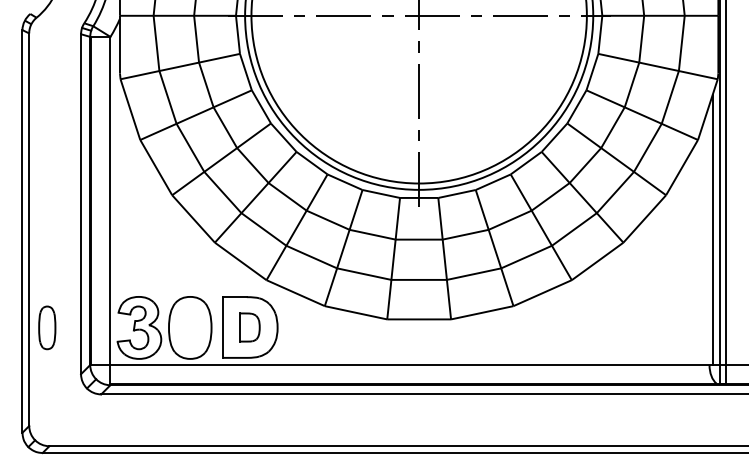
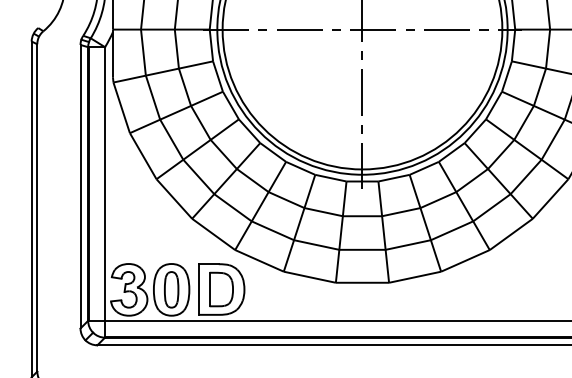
part: (47, 327) -> (171, 289), moved
part: (249, 327) -> (220, 289), size x1.43

